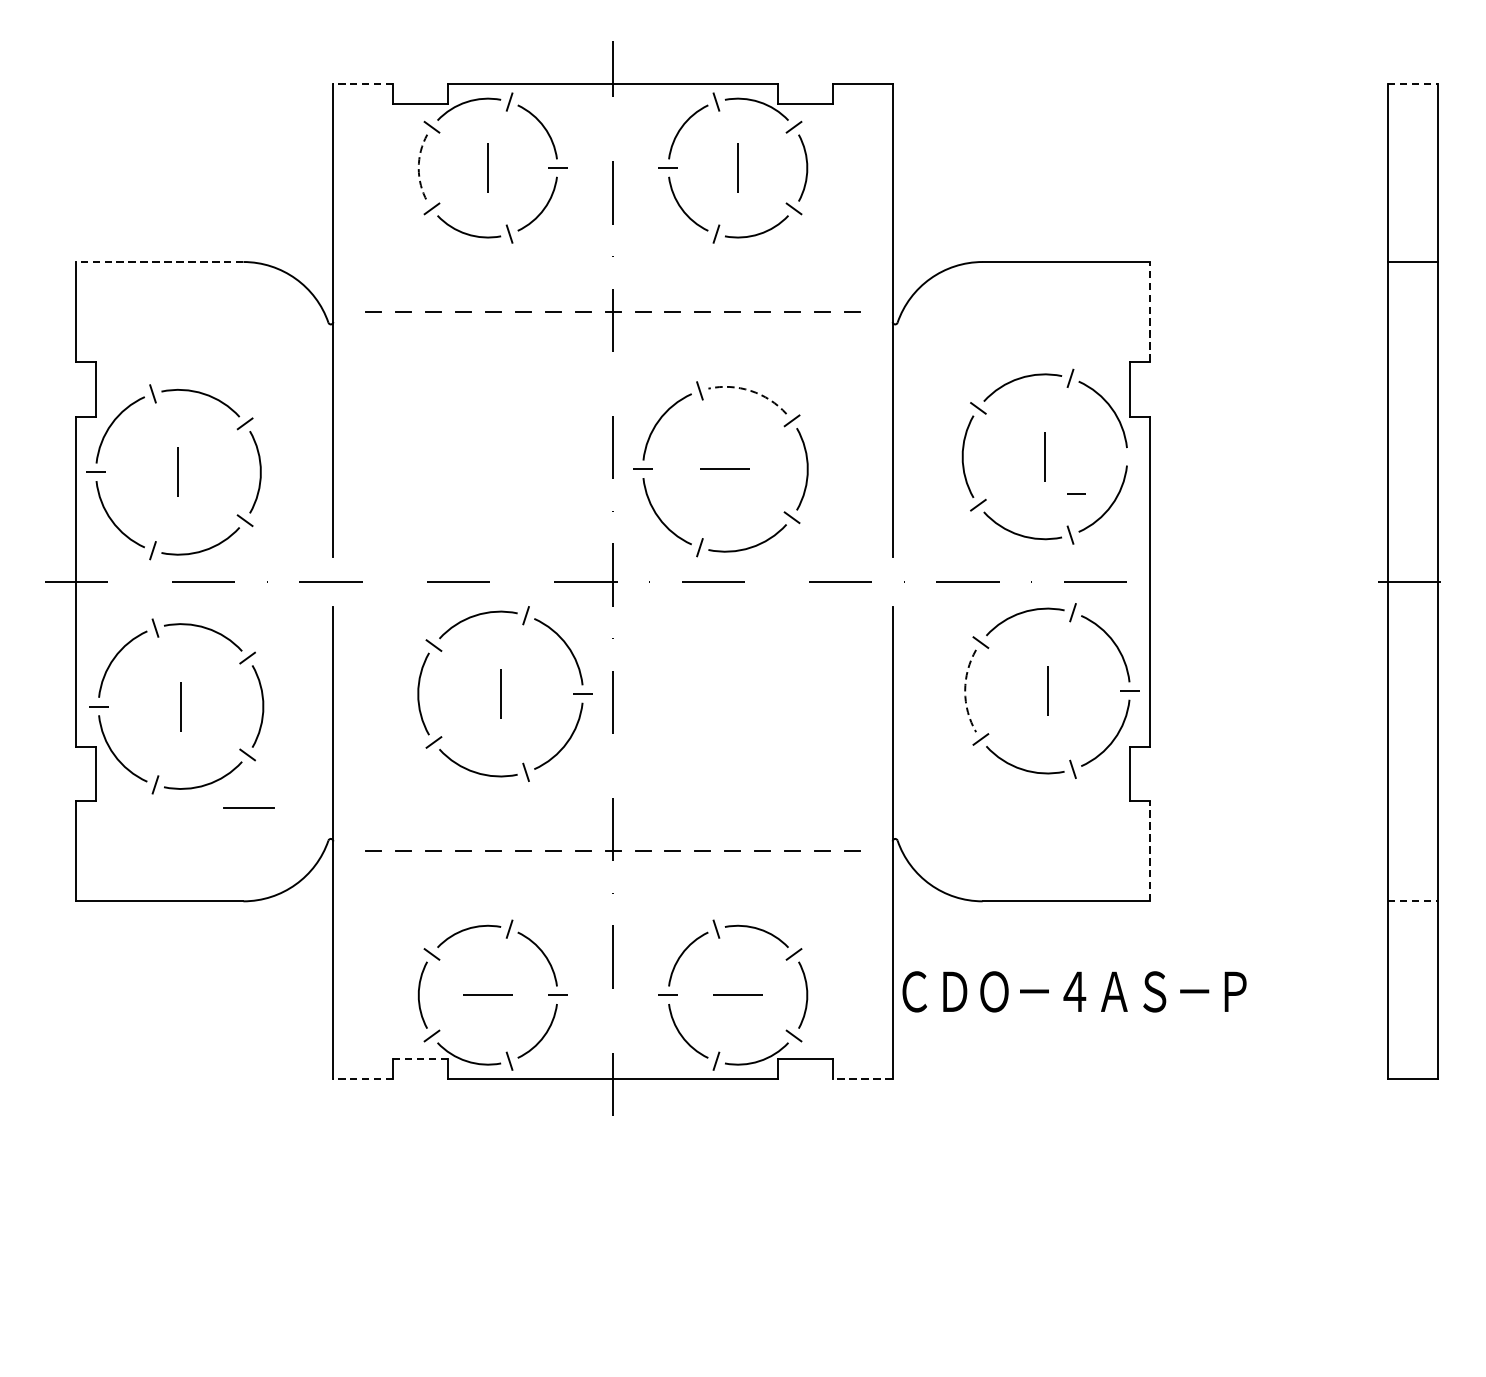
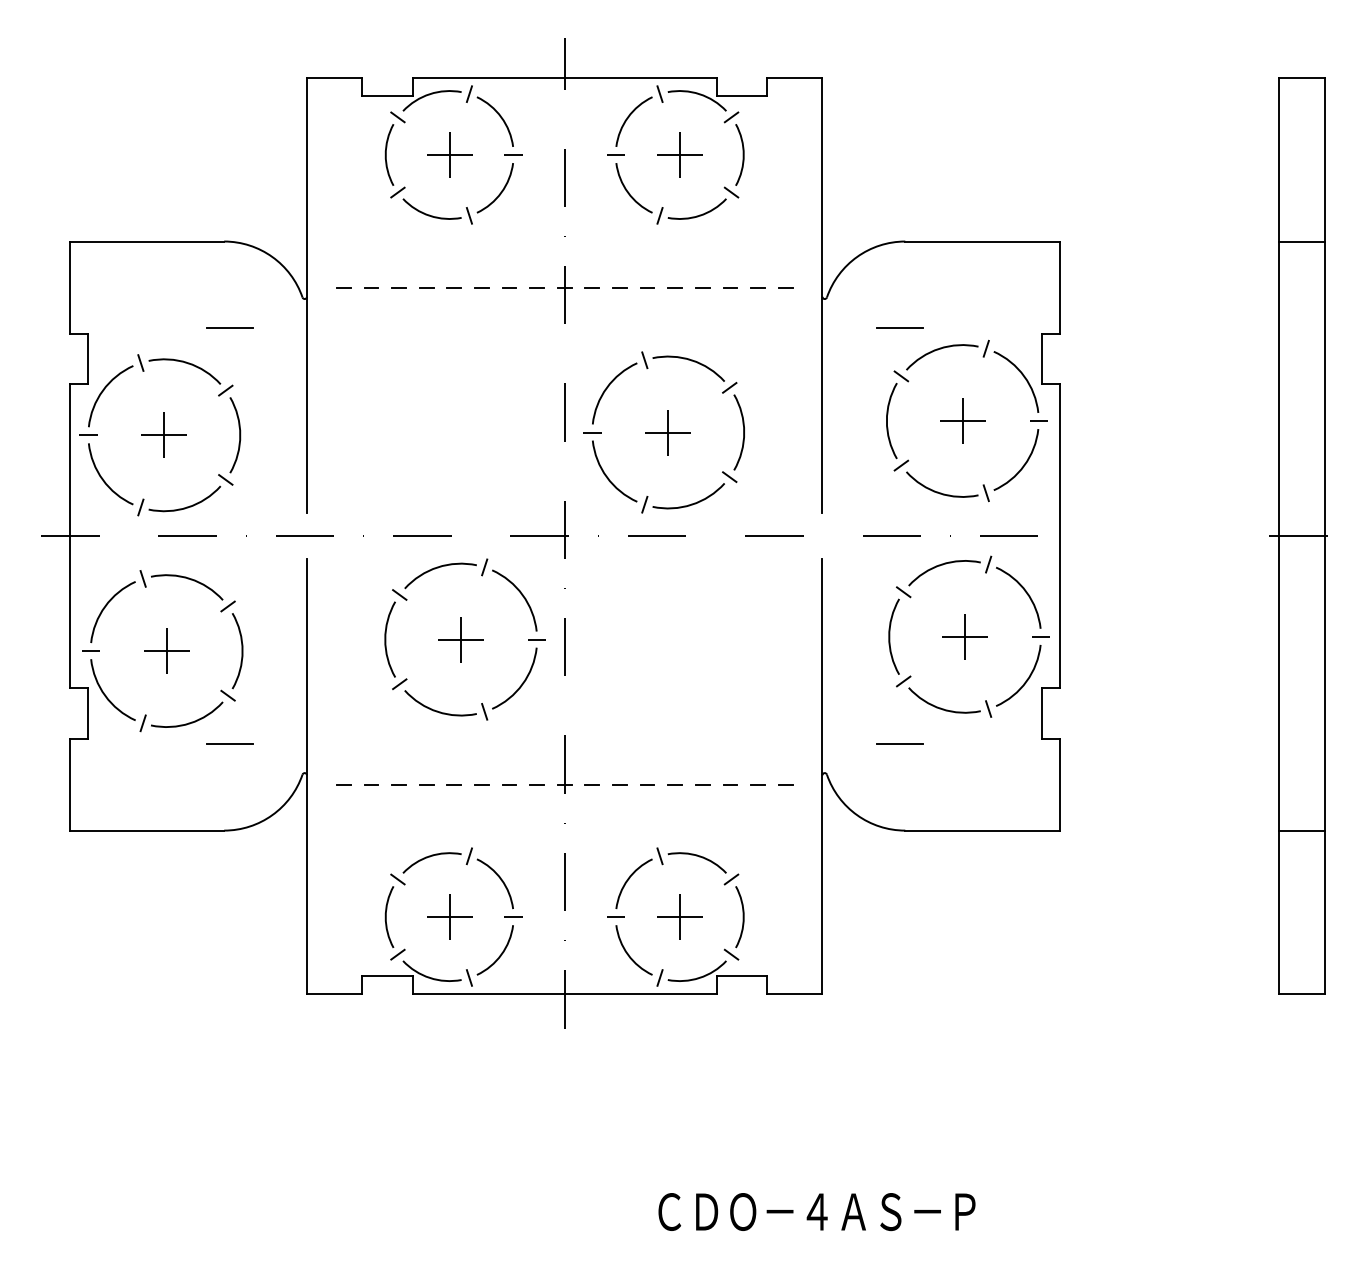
line: (363, 83) -> (334, 77), dashed -> solid
line: (1413, 83) -> (1302, 77), dashed -> solid
arc: (418, 168) -> (385, 155), dashed -> solid
line: (487, 168) -> (449, 155), added
line: (737, 168) -> (679, 155), added
line: (159, 261) -> (146, 241), dashed -> solid
line: (1149, 311) -> (1059, 287), dashed -> solid
line: (249, 355) -> (229, 327), added
line: (976, 355) -> (899, 327), added
arc: (750, 391) -> (691, 360), dashed -> solid
line: (1044, 457) -> (962, 421), added
line: (725, 469) -> (668, 432), added
line: (178, 472) -> (164, 435), added
line: (1076, 493) -> (1038, 420), moved
arc: (965, 690) -> (889, 636), dashed -> solid
line: (1047, 690) -> (965, 636), added
line: (500, 693) -> (461, 639), added
line: (180, 706) -> (166, 651), added
line: (976, 807) -> (899, 744), added
line: (1149, 851) -> (1059, 784), dashed -> solid
line: (1413, 901) -> (1302, 830), dashed -> solid
text: (1074, 992) -> (816, 1212), moved
line: (487, 995) -> (449, 917), added
line: (737, 995) -> (679, 917), added
line: (420, 1059) -> (387, 976), dashed -> solid
line: (363, 1079) -> (334, 994), dashed -> solid
line: (862, 1079) -> (794, 994), dashed -> solid

